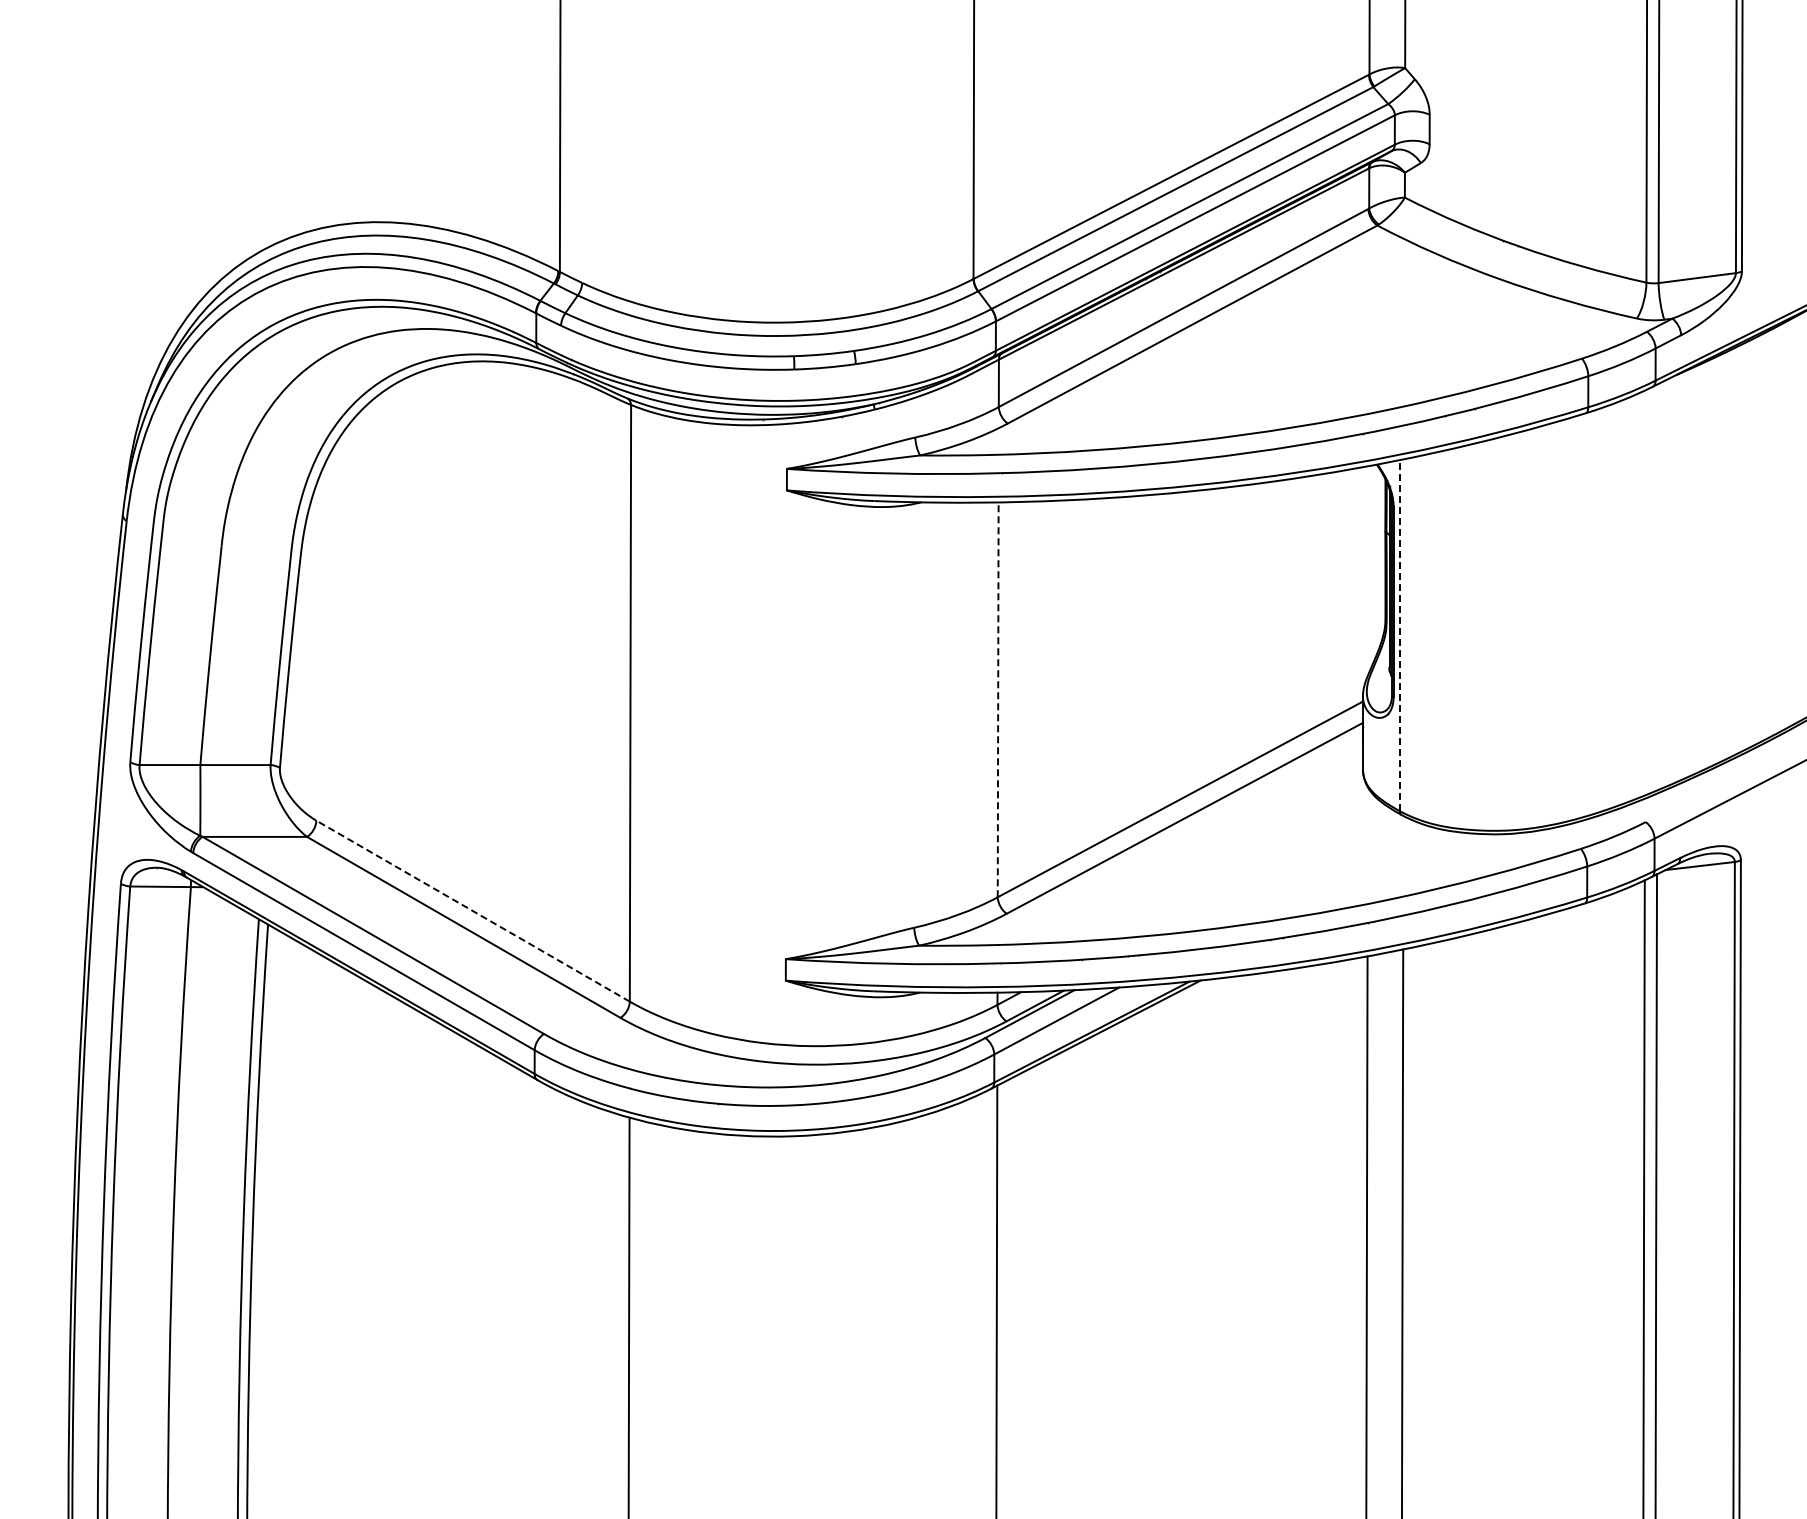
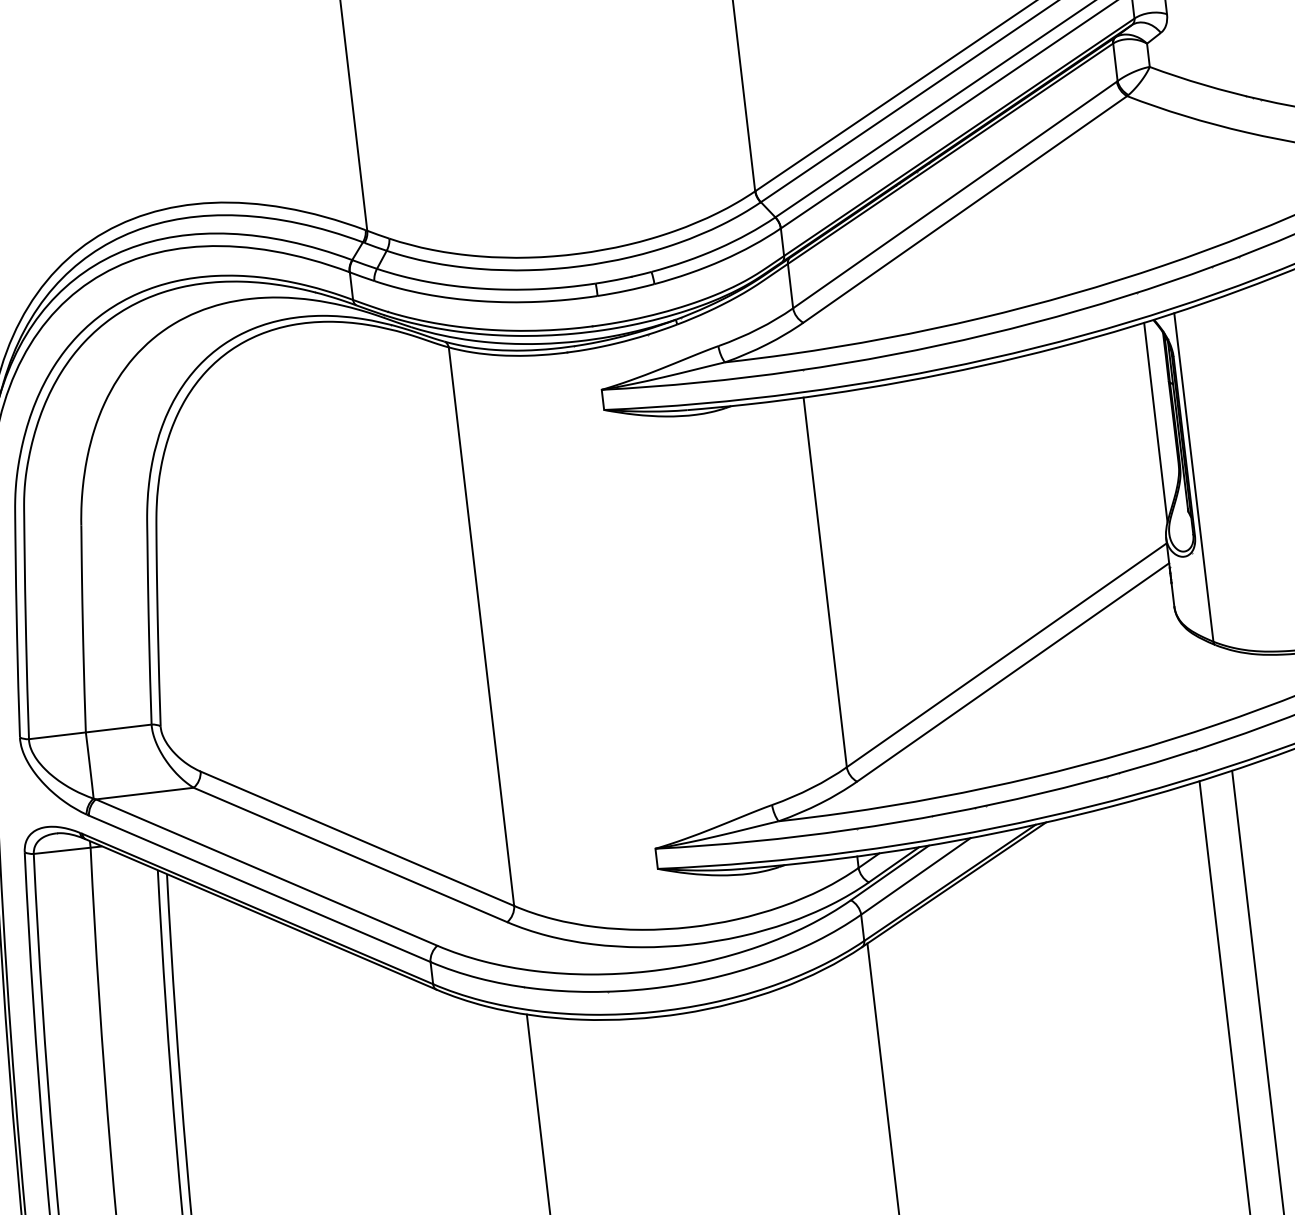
line: (1366, 572) -> (1155, 422), added
line: (1399, 635) -> (1193, 477), dashed -> solid
line: (998, 699) -> (825, 582), dashed -> solid
line: (473, 911) -> (357, 839), dashed -> solid

